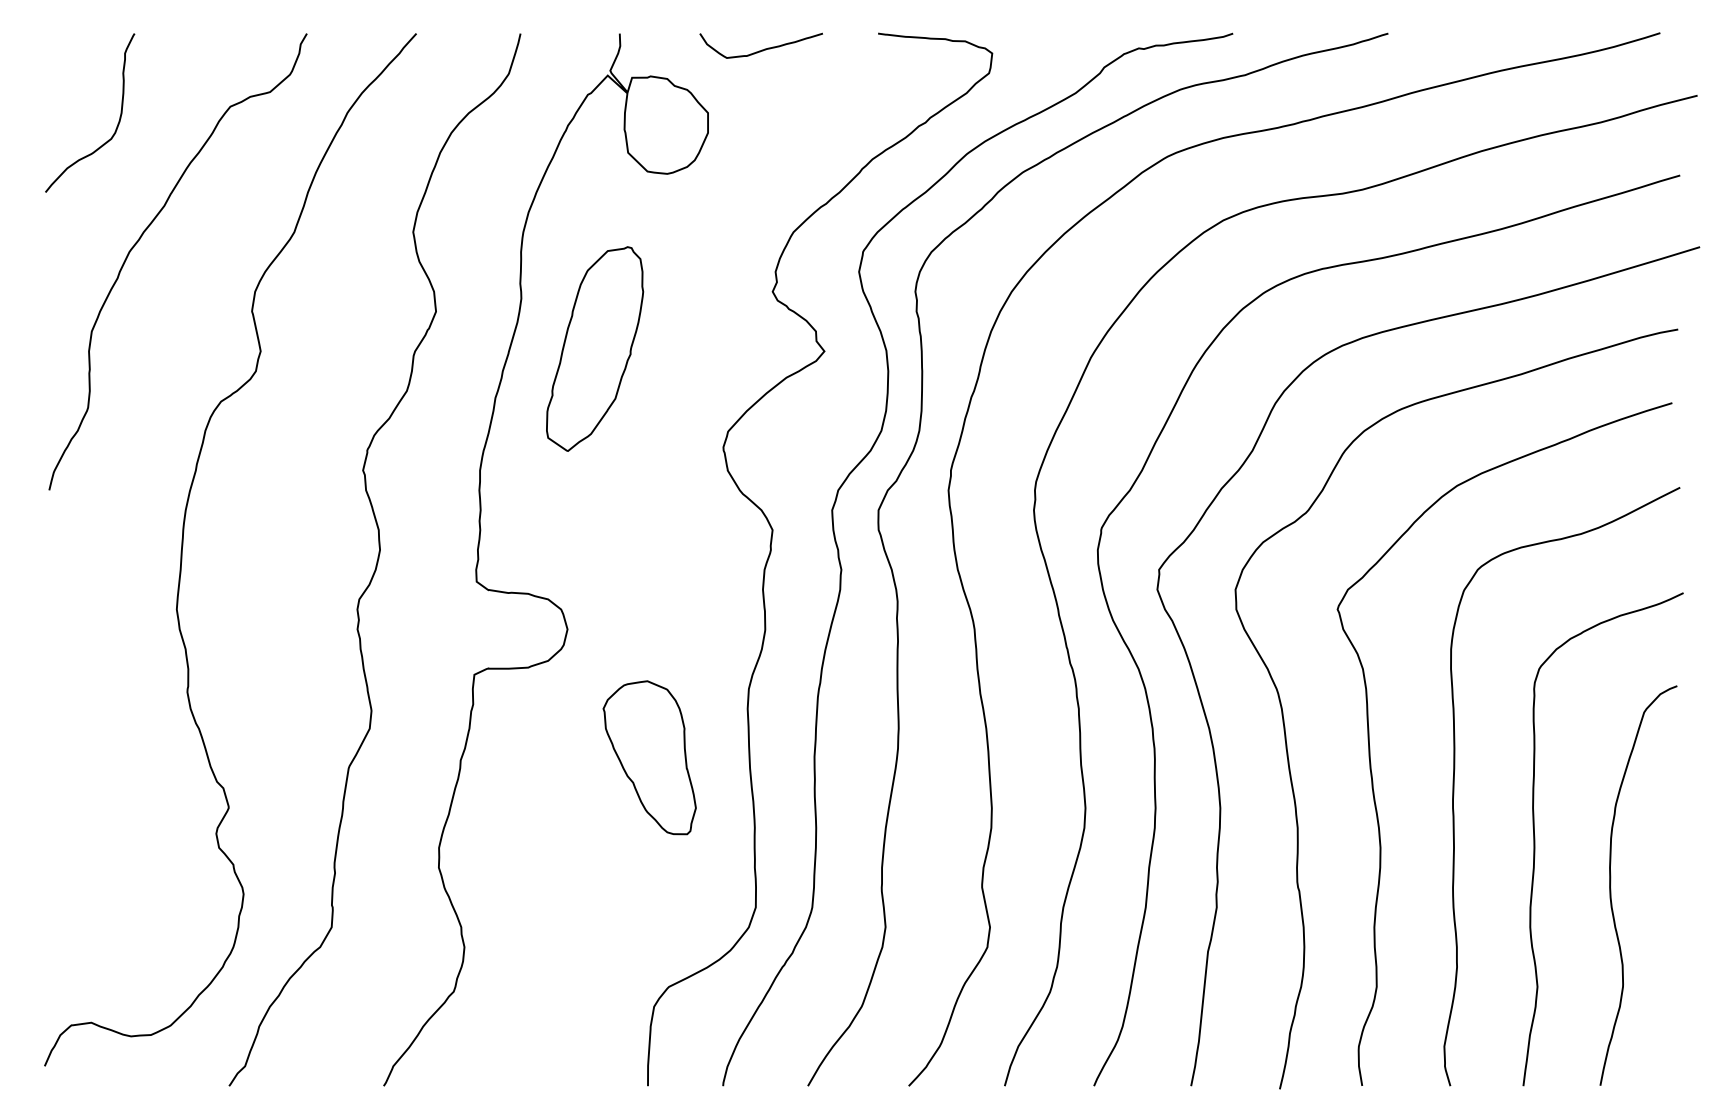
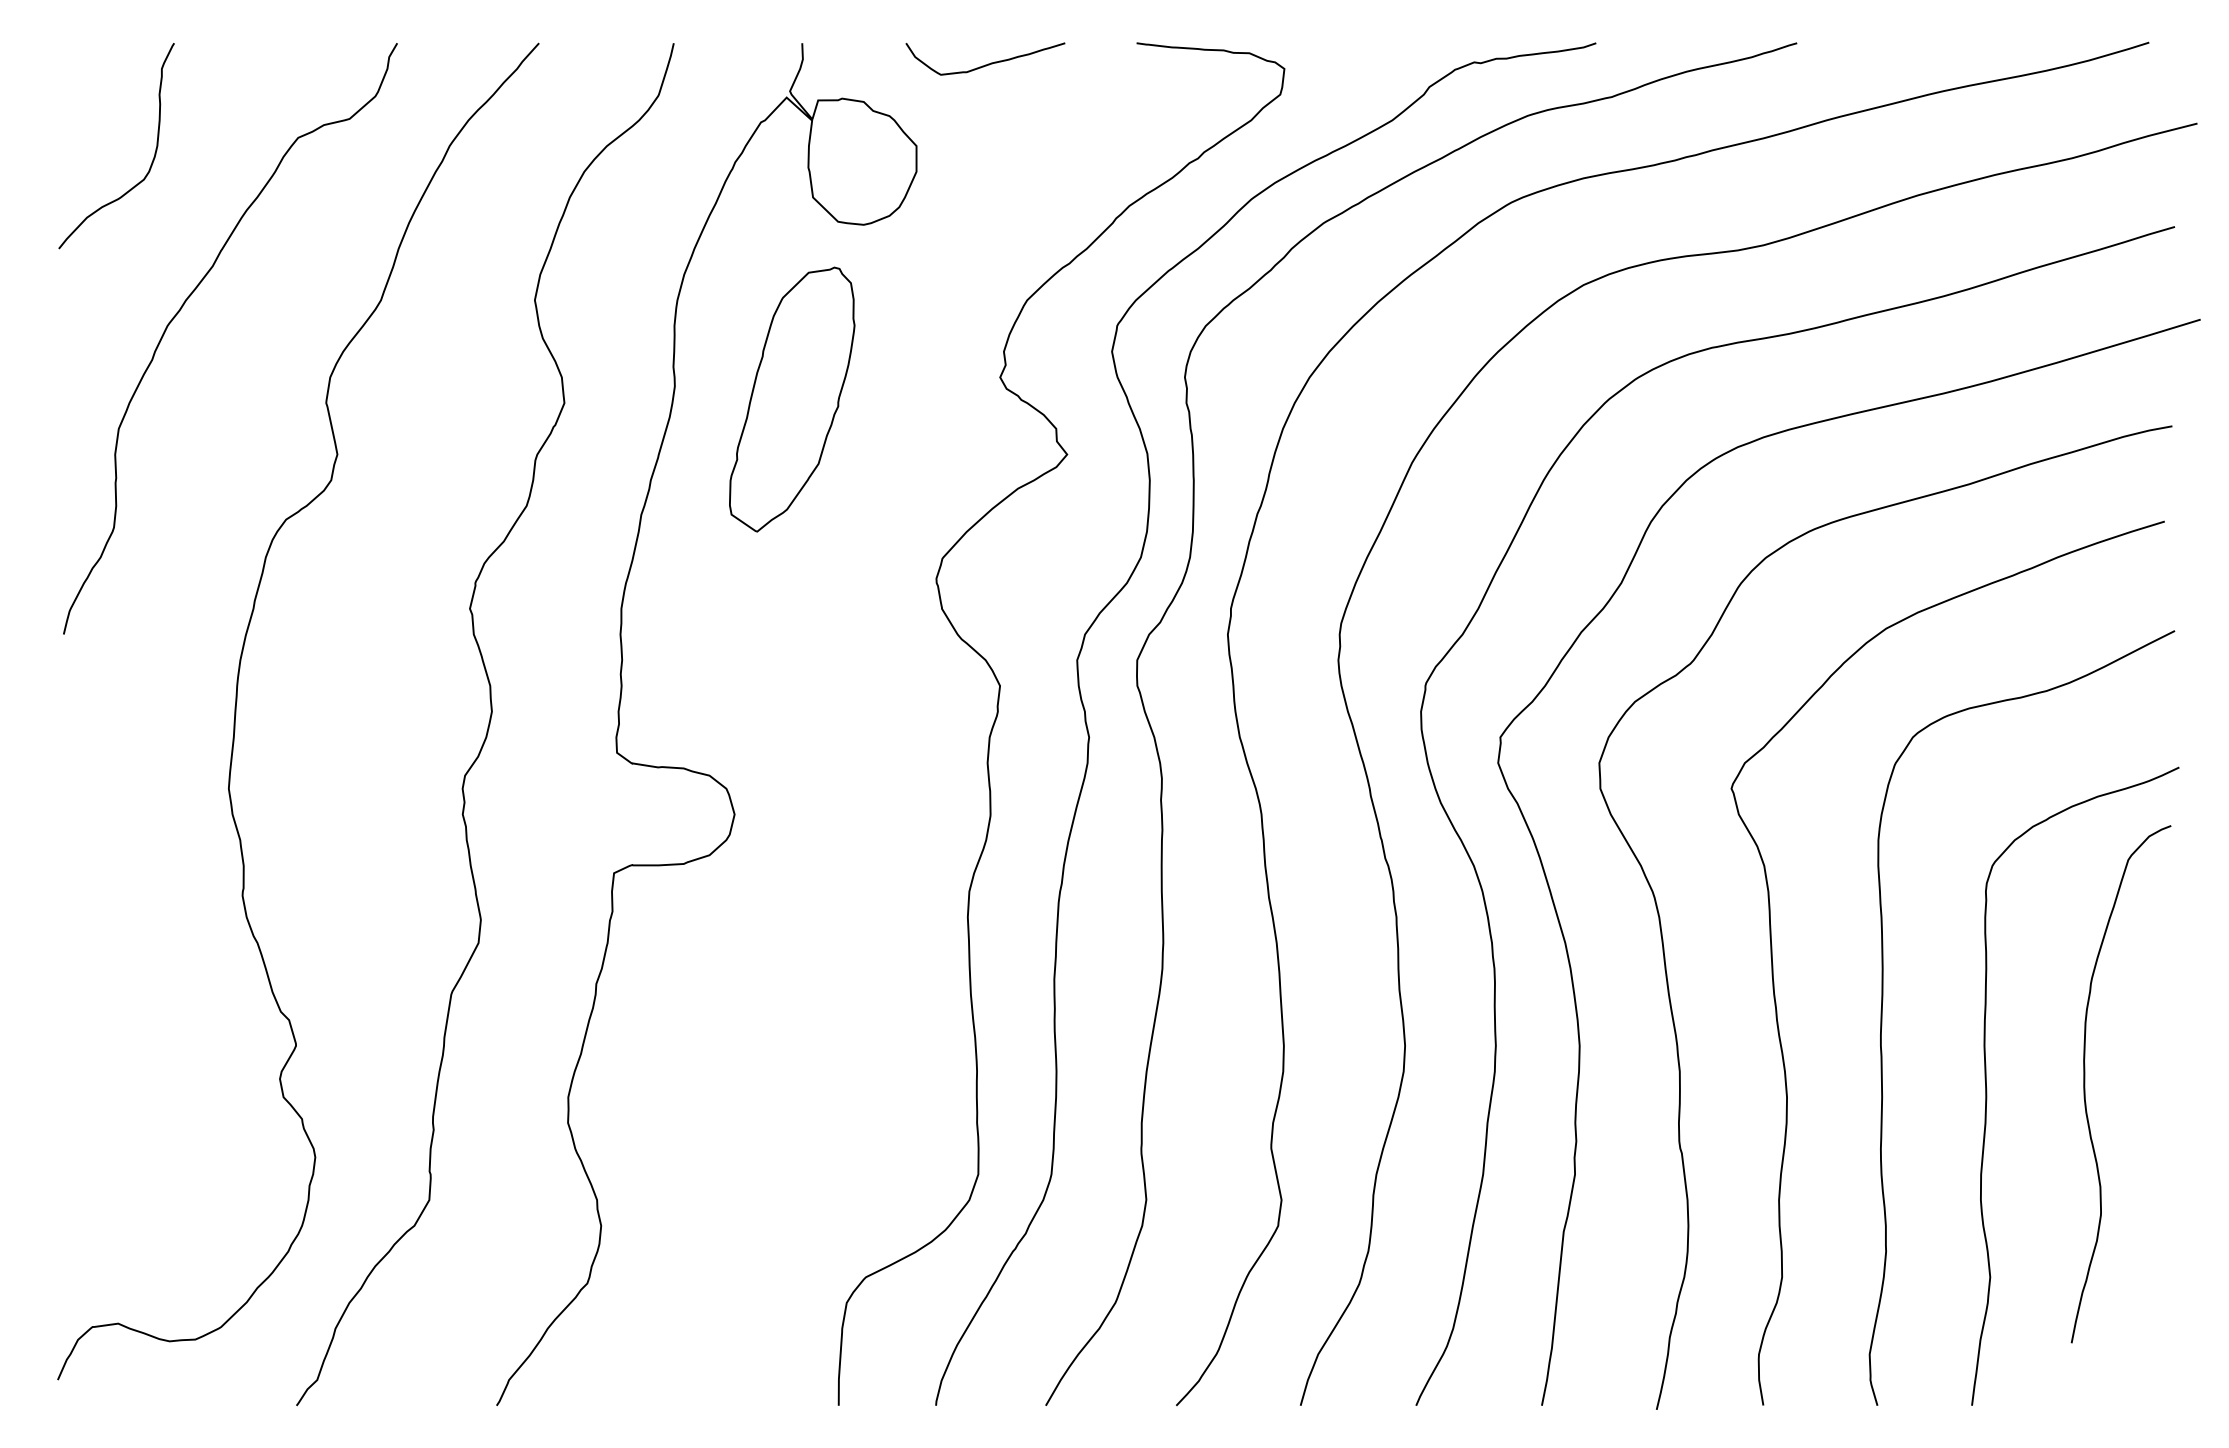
part: (595, 348) -> (792, 399), moved
part: (649, 757) -> (840, 980), removed
curve: (1611, 885) -> (2085, 1084), moved

